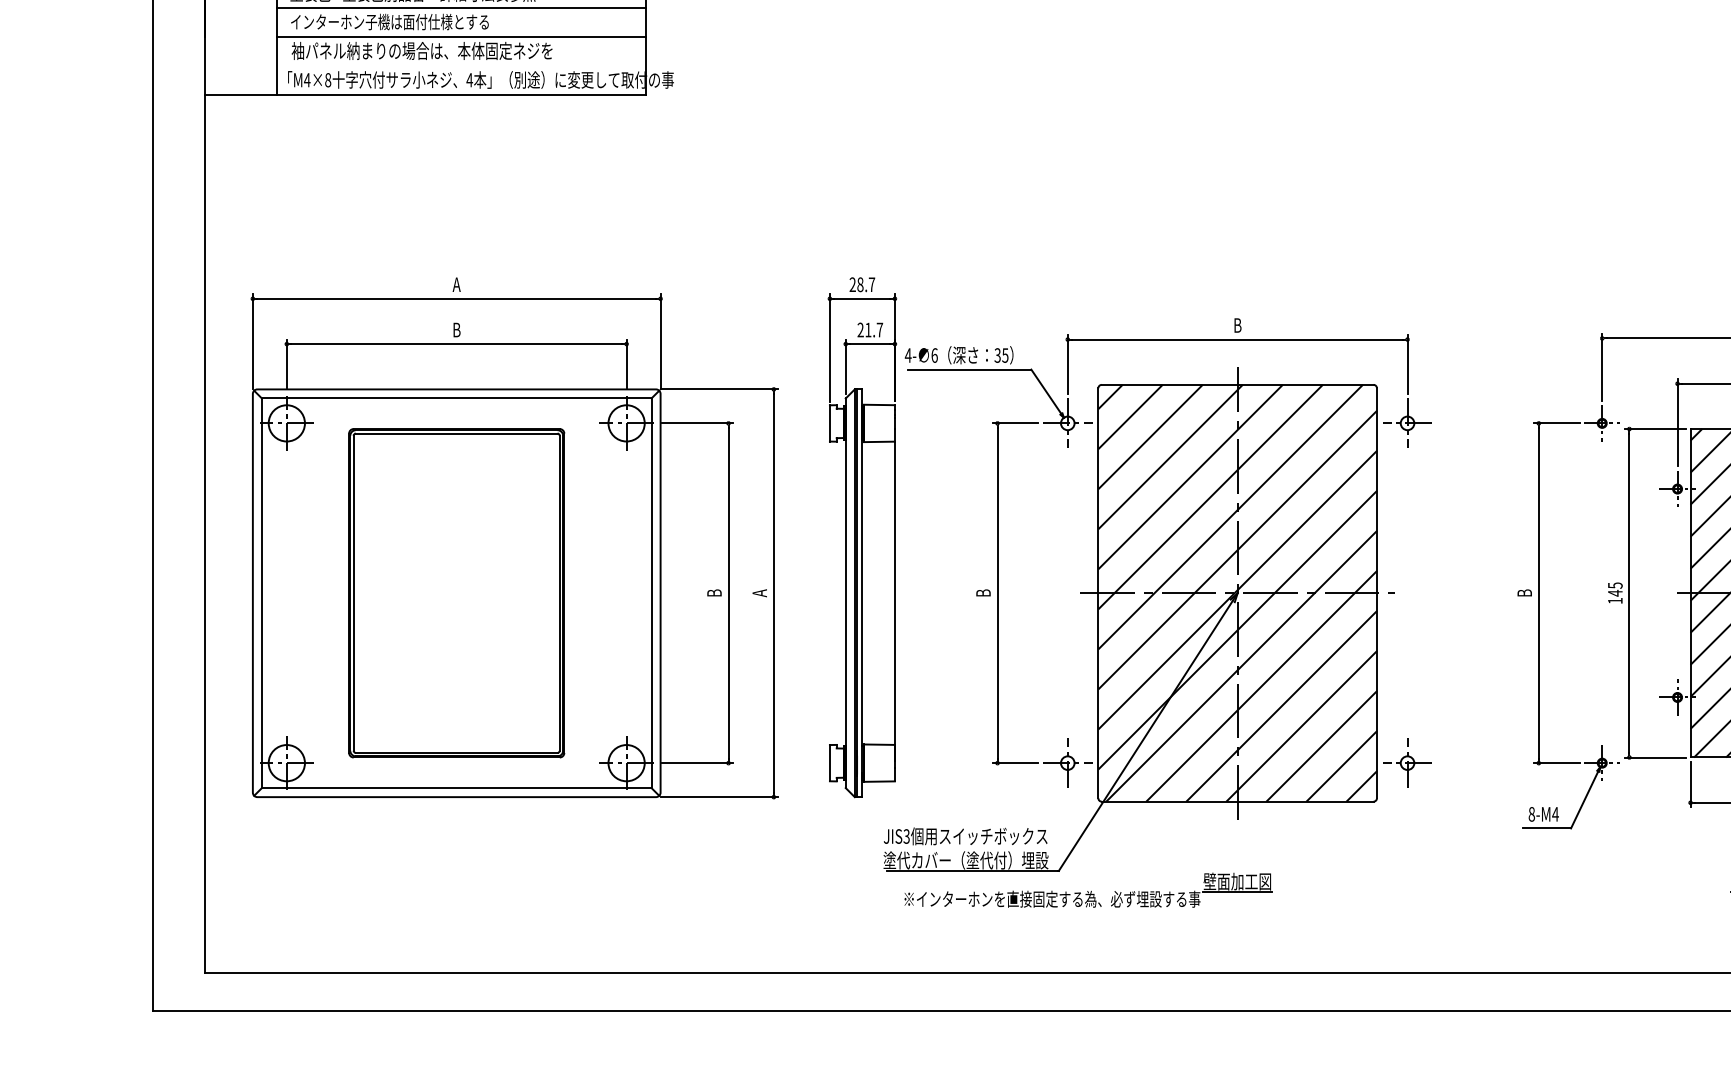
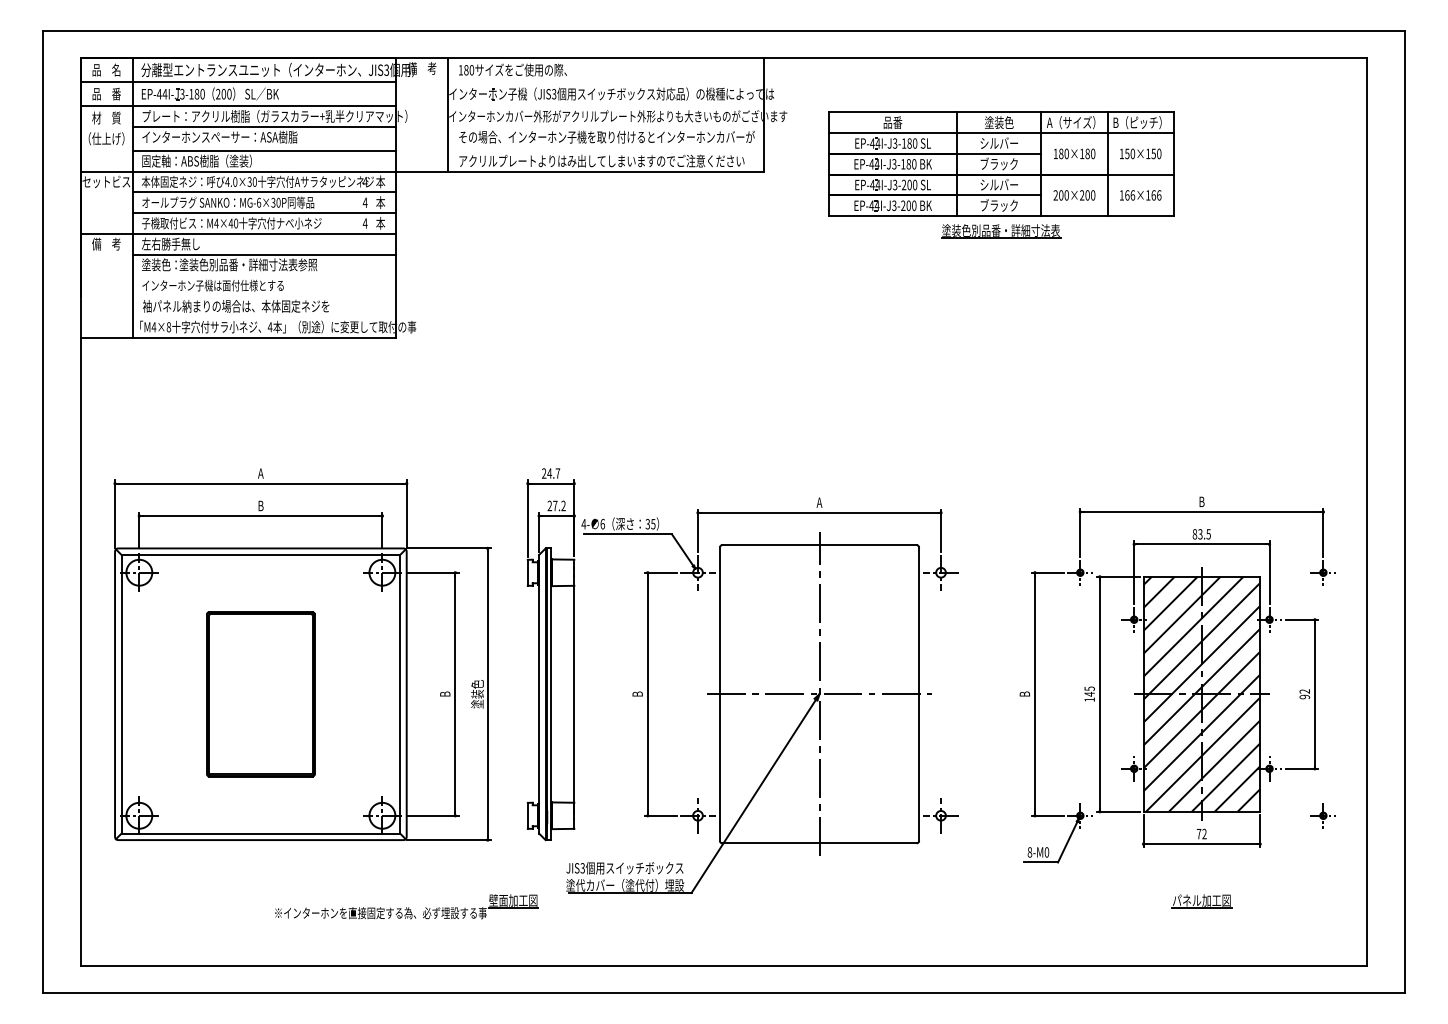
line: (461, 7) -> (264, 275), removed
line: (461, 37) -> (264, 296), removed
text: (860, 284) -> (549, 473), 28.7 -> 24.7
text: (1237, 325) -> (819, 502), B -> A
text: (874, 329) -> (559, 505), 21.7 -> 27.2
part: (456, 593) -> (260, 694), size x0.7
text: (759, 593) -> (477, 694), A -> 塗装色
hatch: (1237, 593) -> (819, 694), removed
text: (1554, 814) -> (1046, 852), 8-M4 -> 8-M0
part: (1088, 889) -> (406, 906), moved

